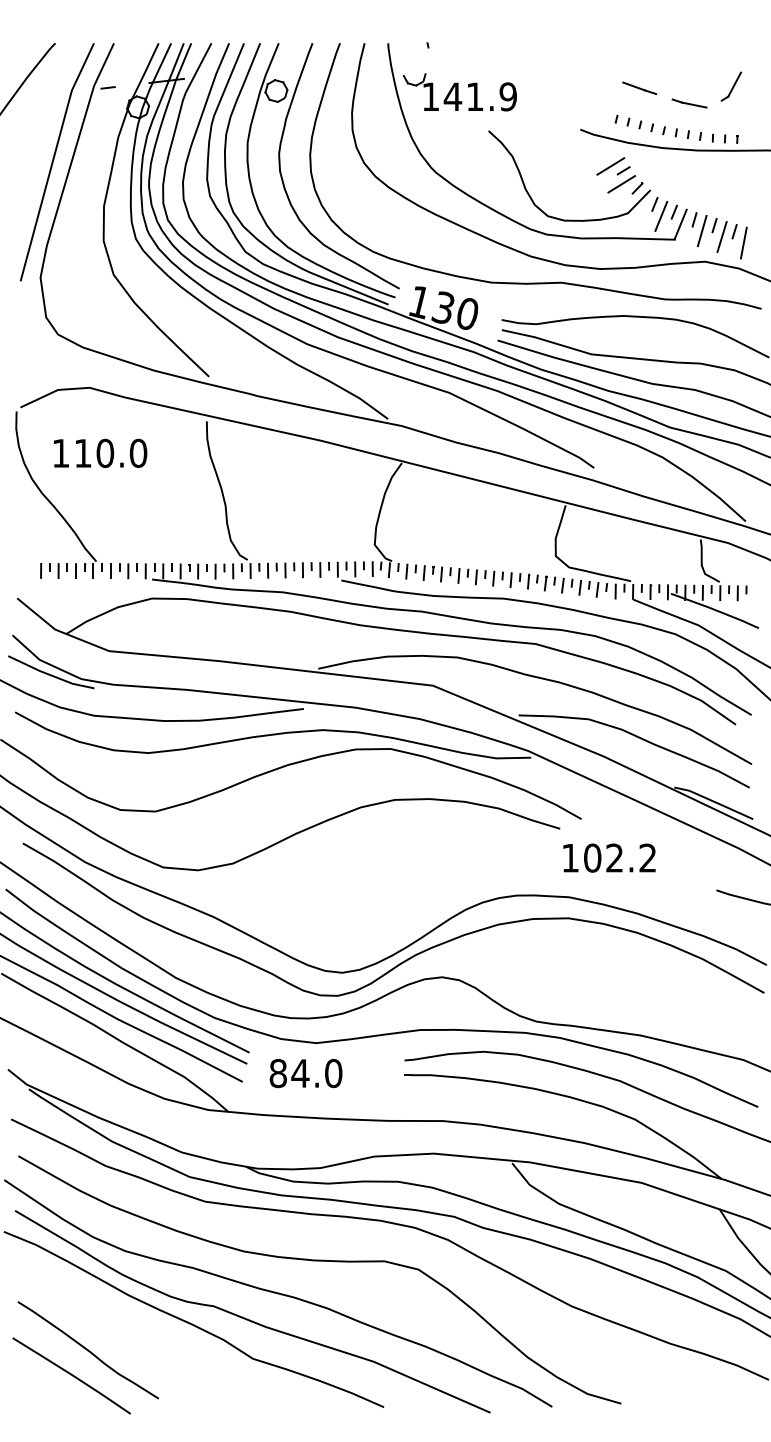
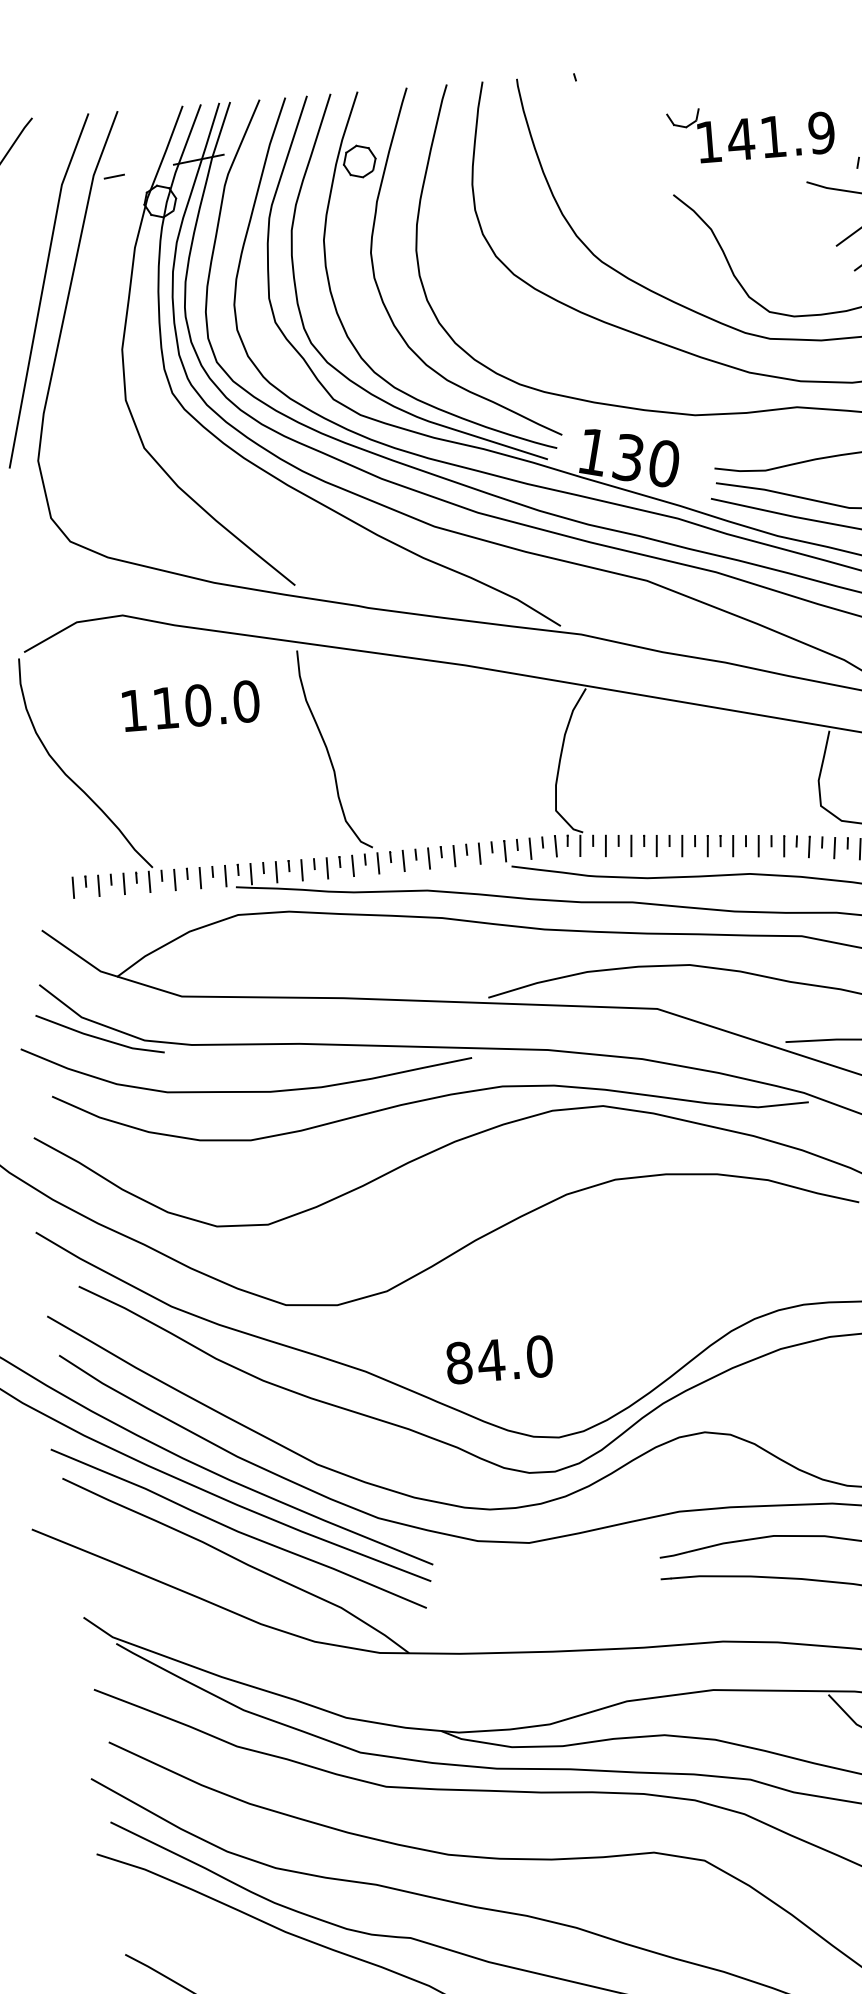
part: (459, 92) -> (750, 132), moved
text: (100, 452) -> (191, 704), moved
text: (305, 1073) -> (498, 1359), moved

